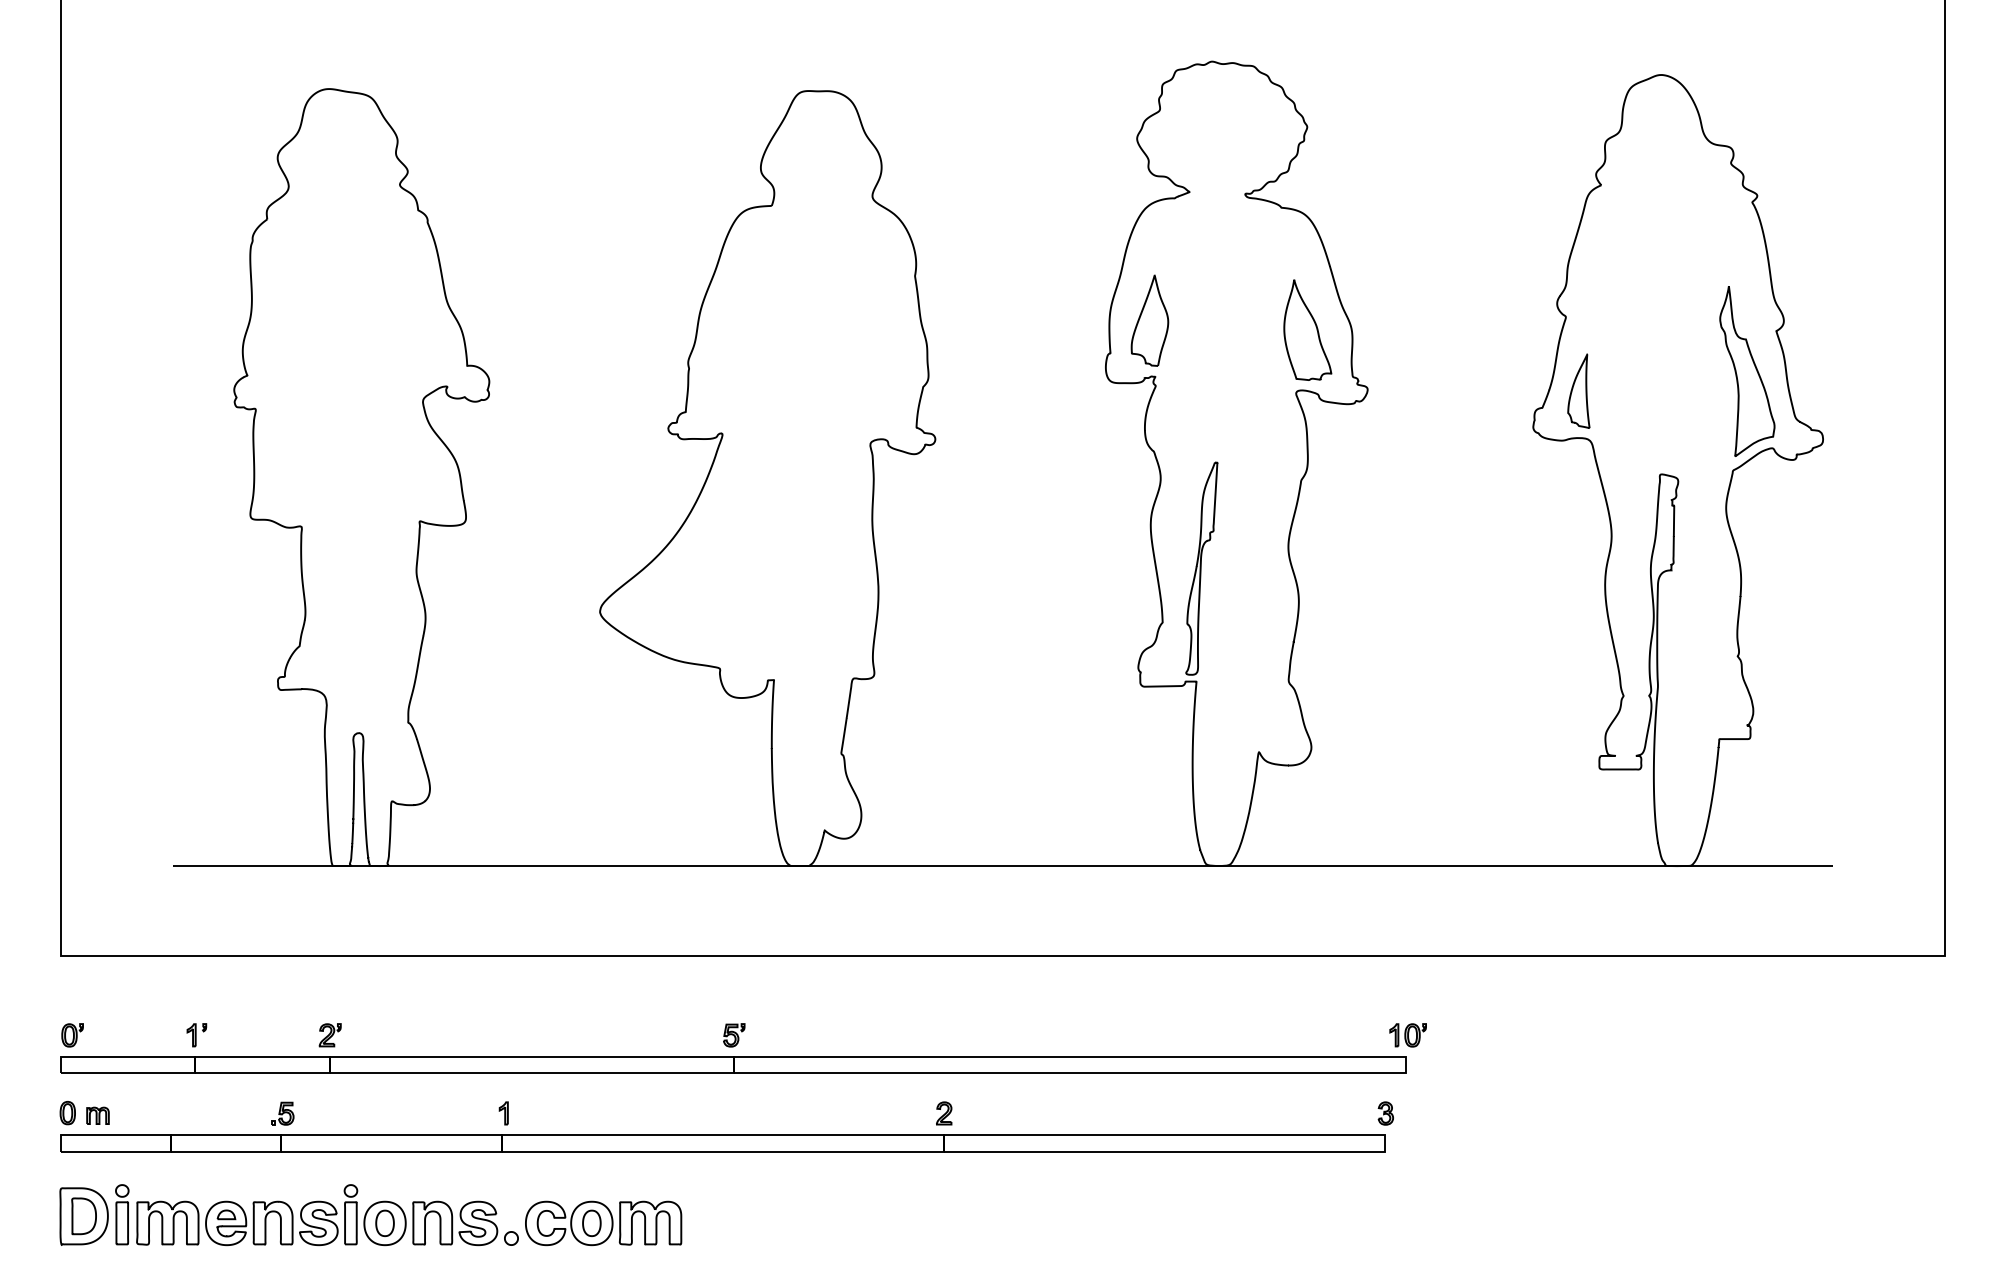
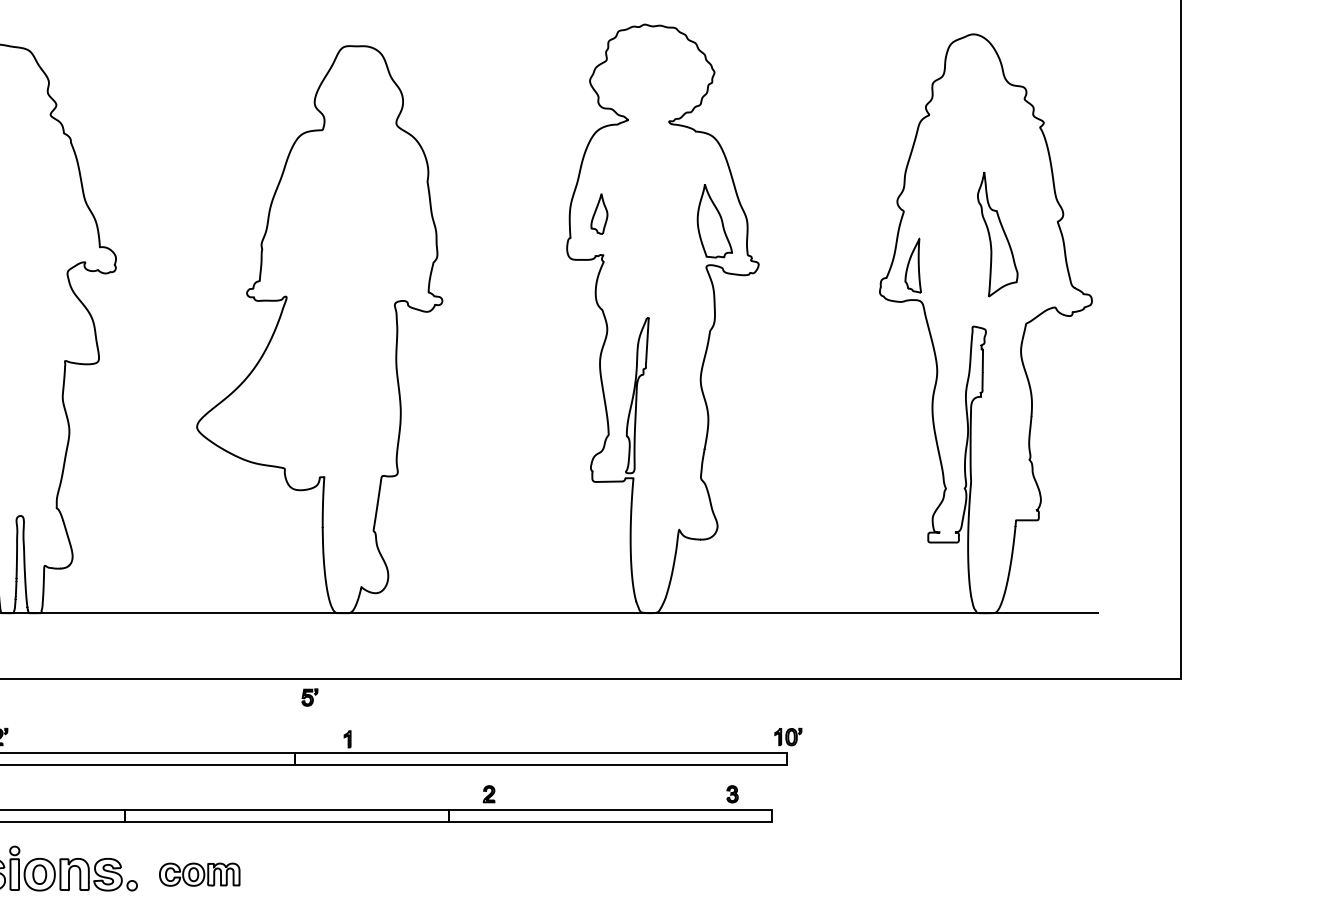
part: (1149, 320) -> (599, 214), size x0.6
part: (1747, 371) -> (997, 234), moved
part: (734, 1035) -> (310, 697), moved
part: (503, 1113) -> (347, 739), moved
part: (944, 1113) -> (489, 794), moved
part: (1385, 1113) -> (732, 794), moved
part: (603, 1223) -> (199, 874), size x0.7

